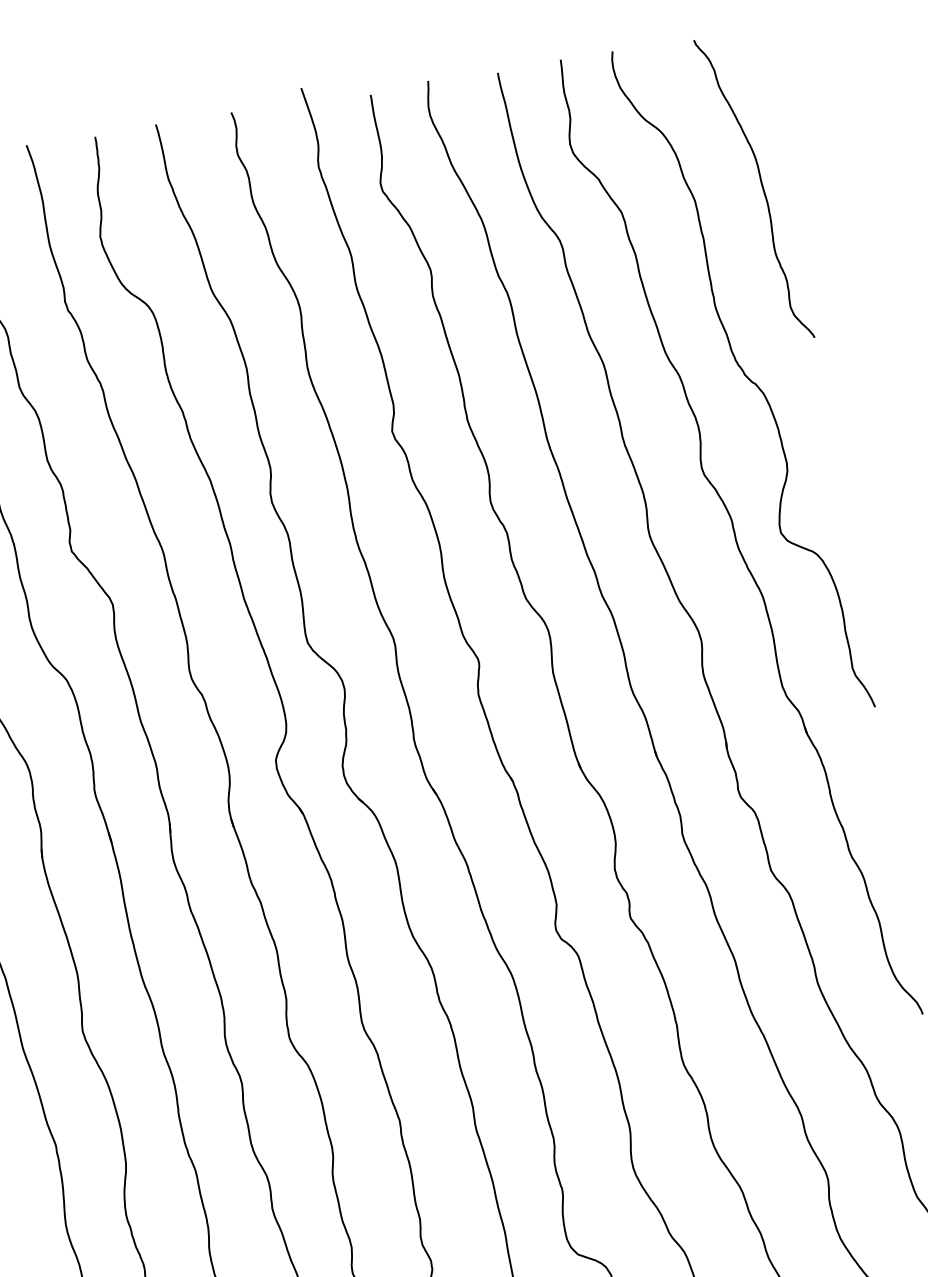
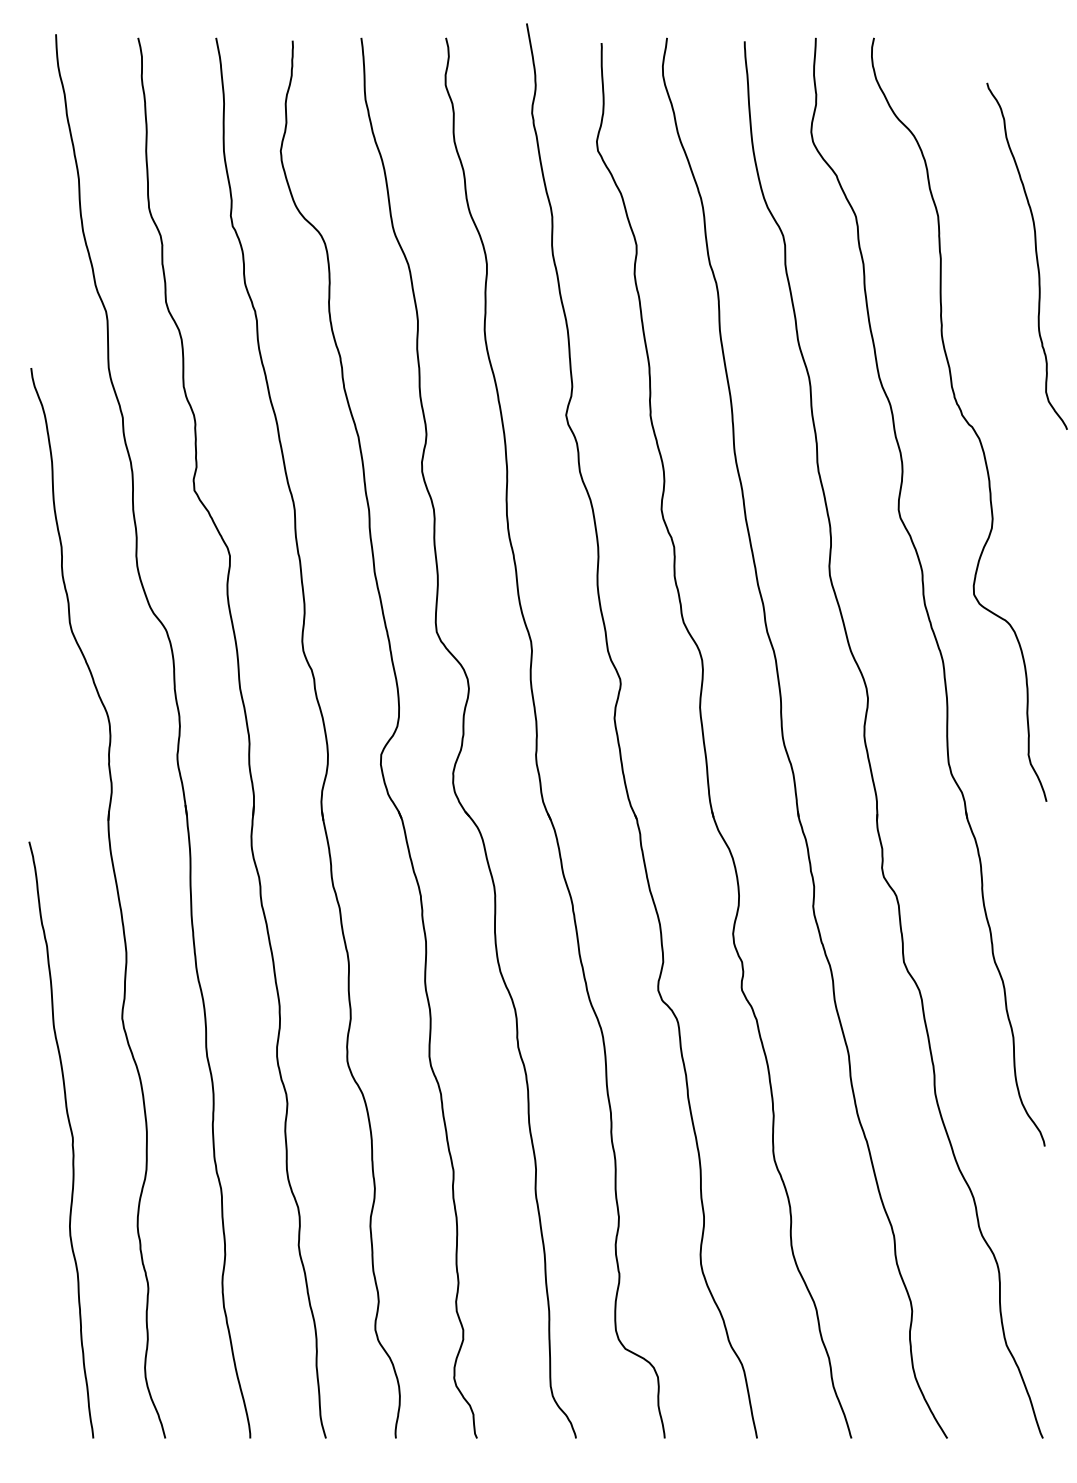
curve: (761, 187) -> (1035, 255), moved

